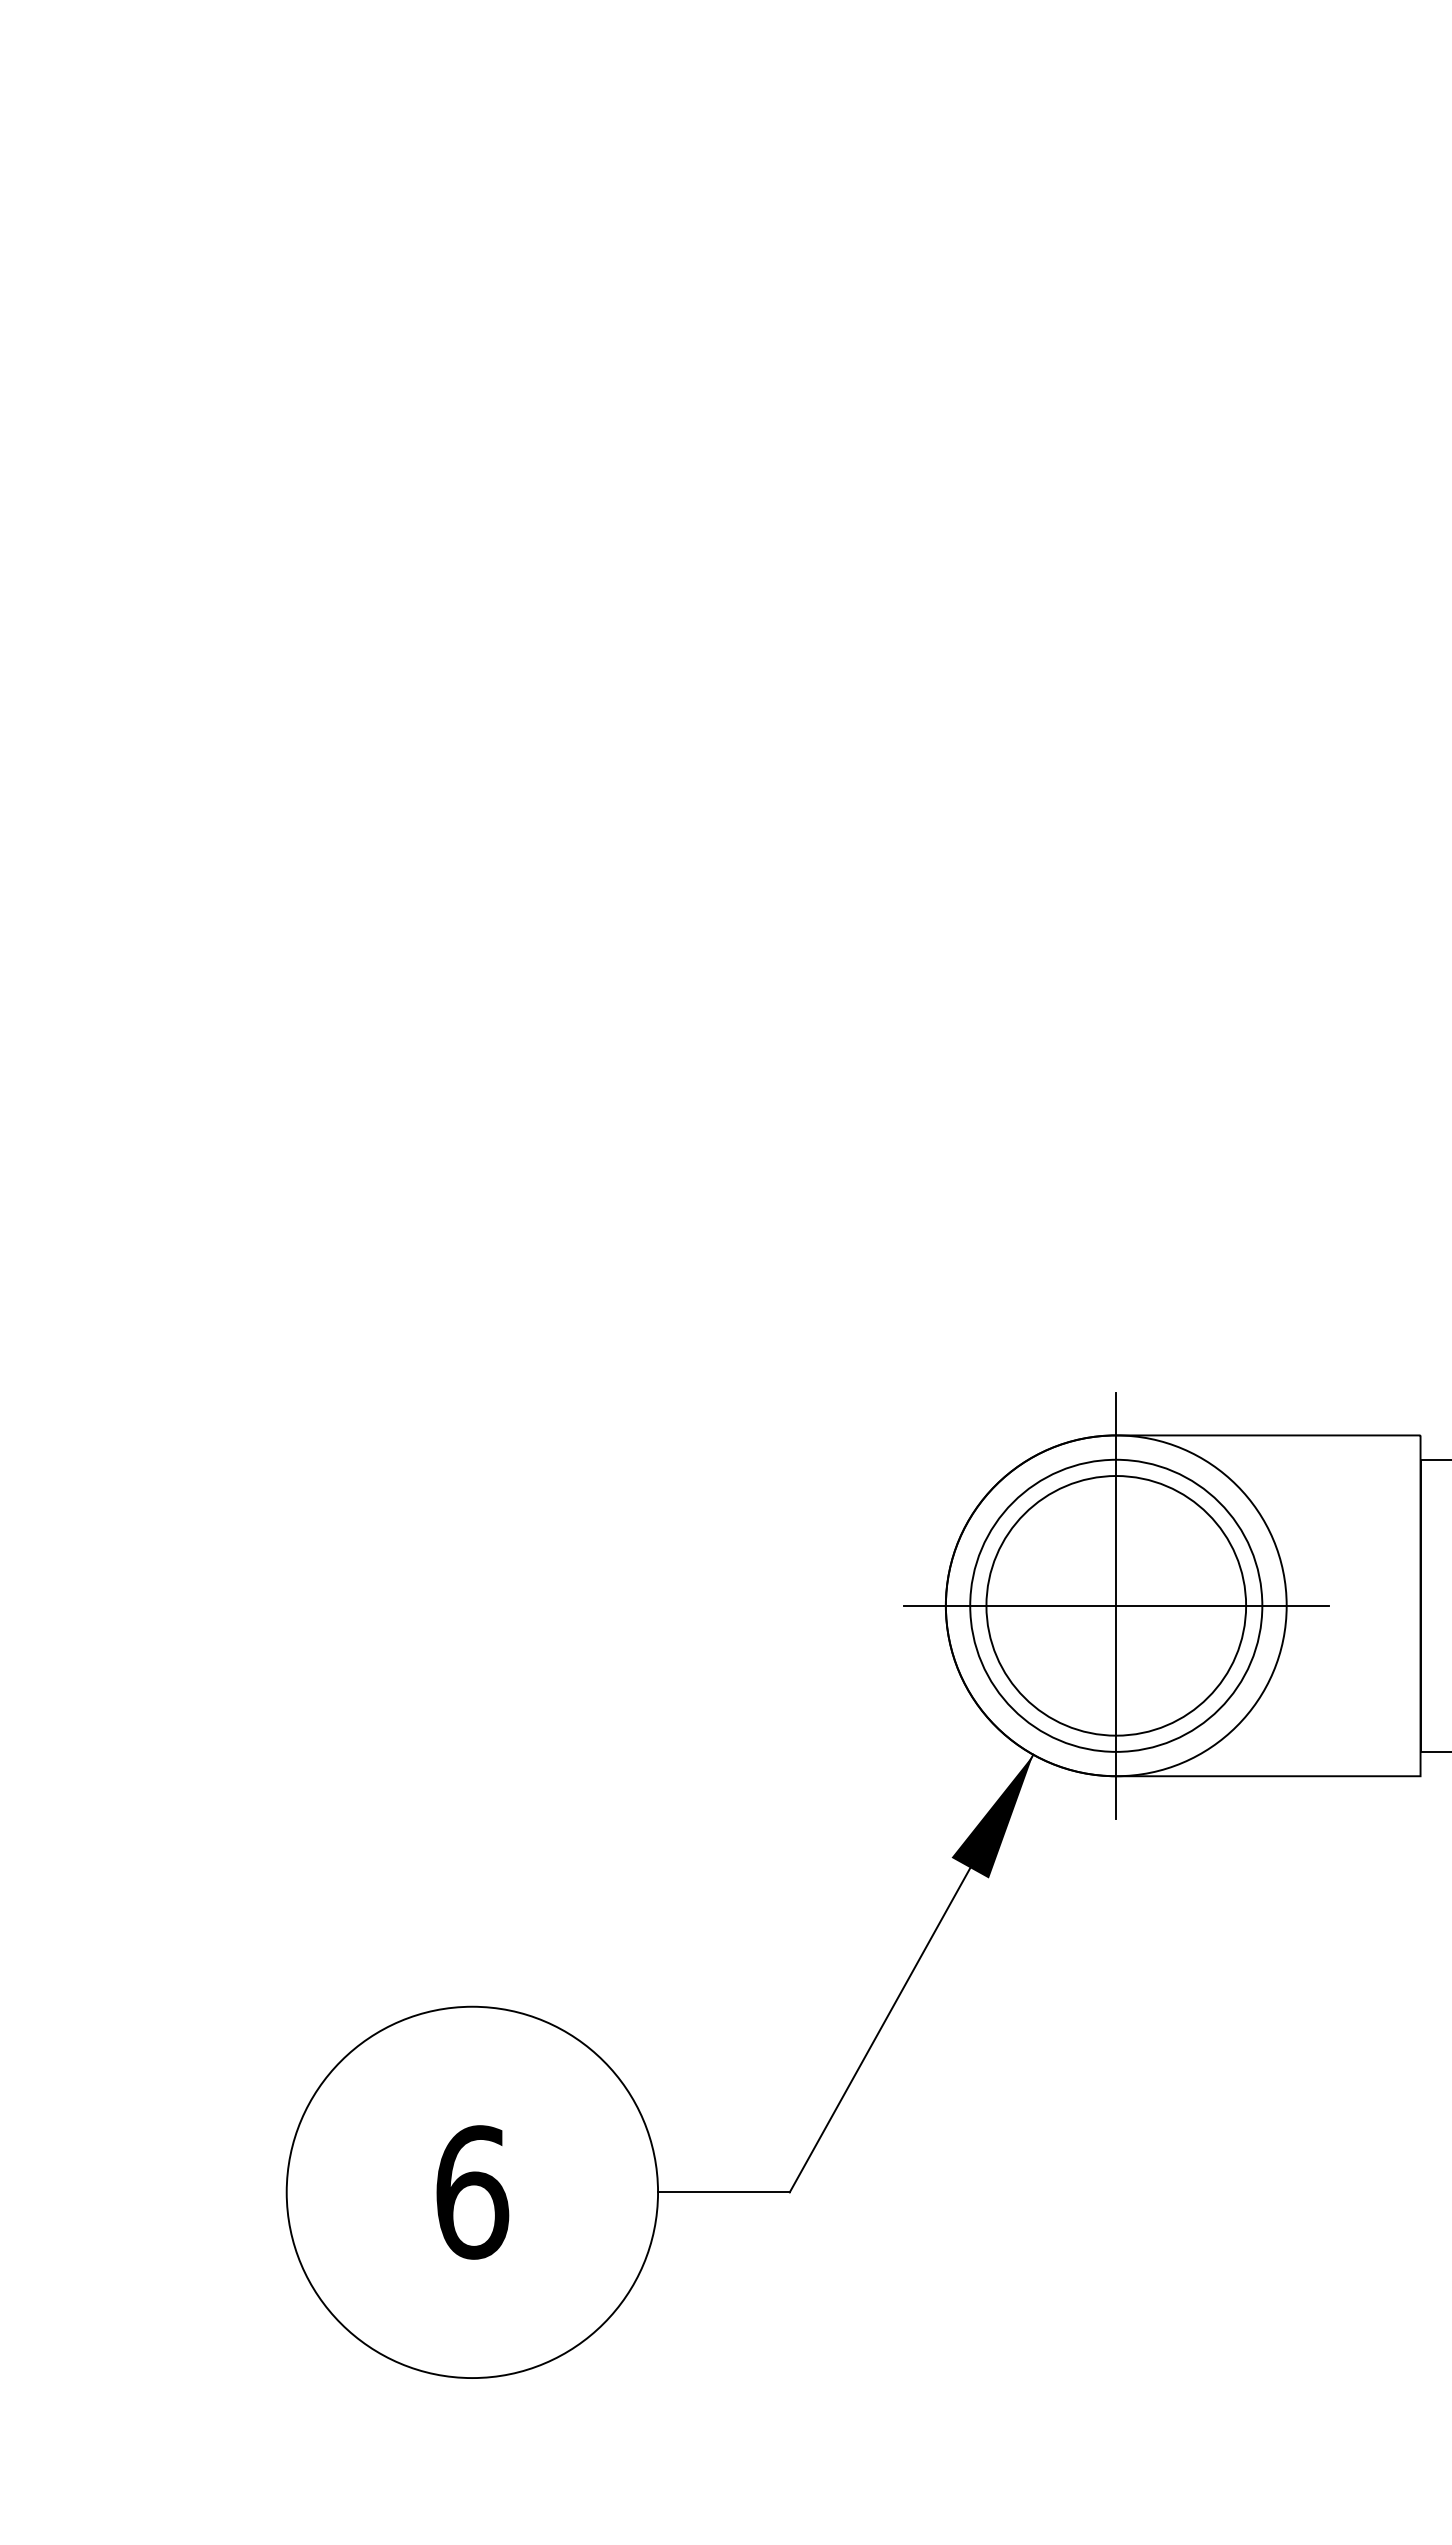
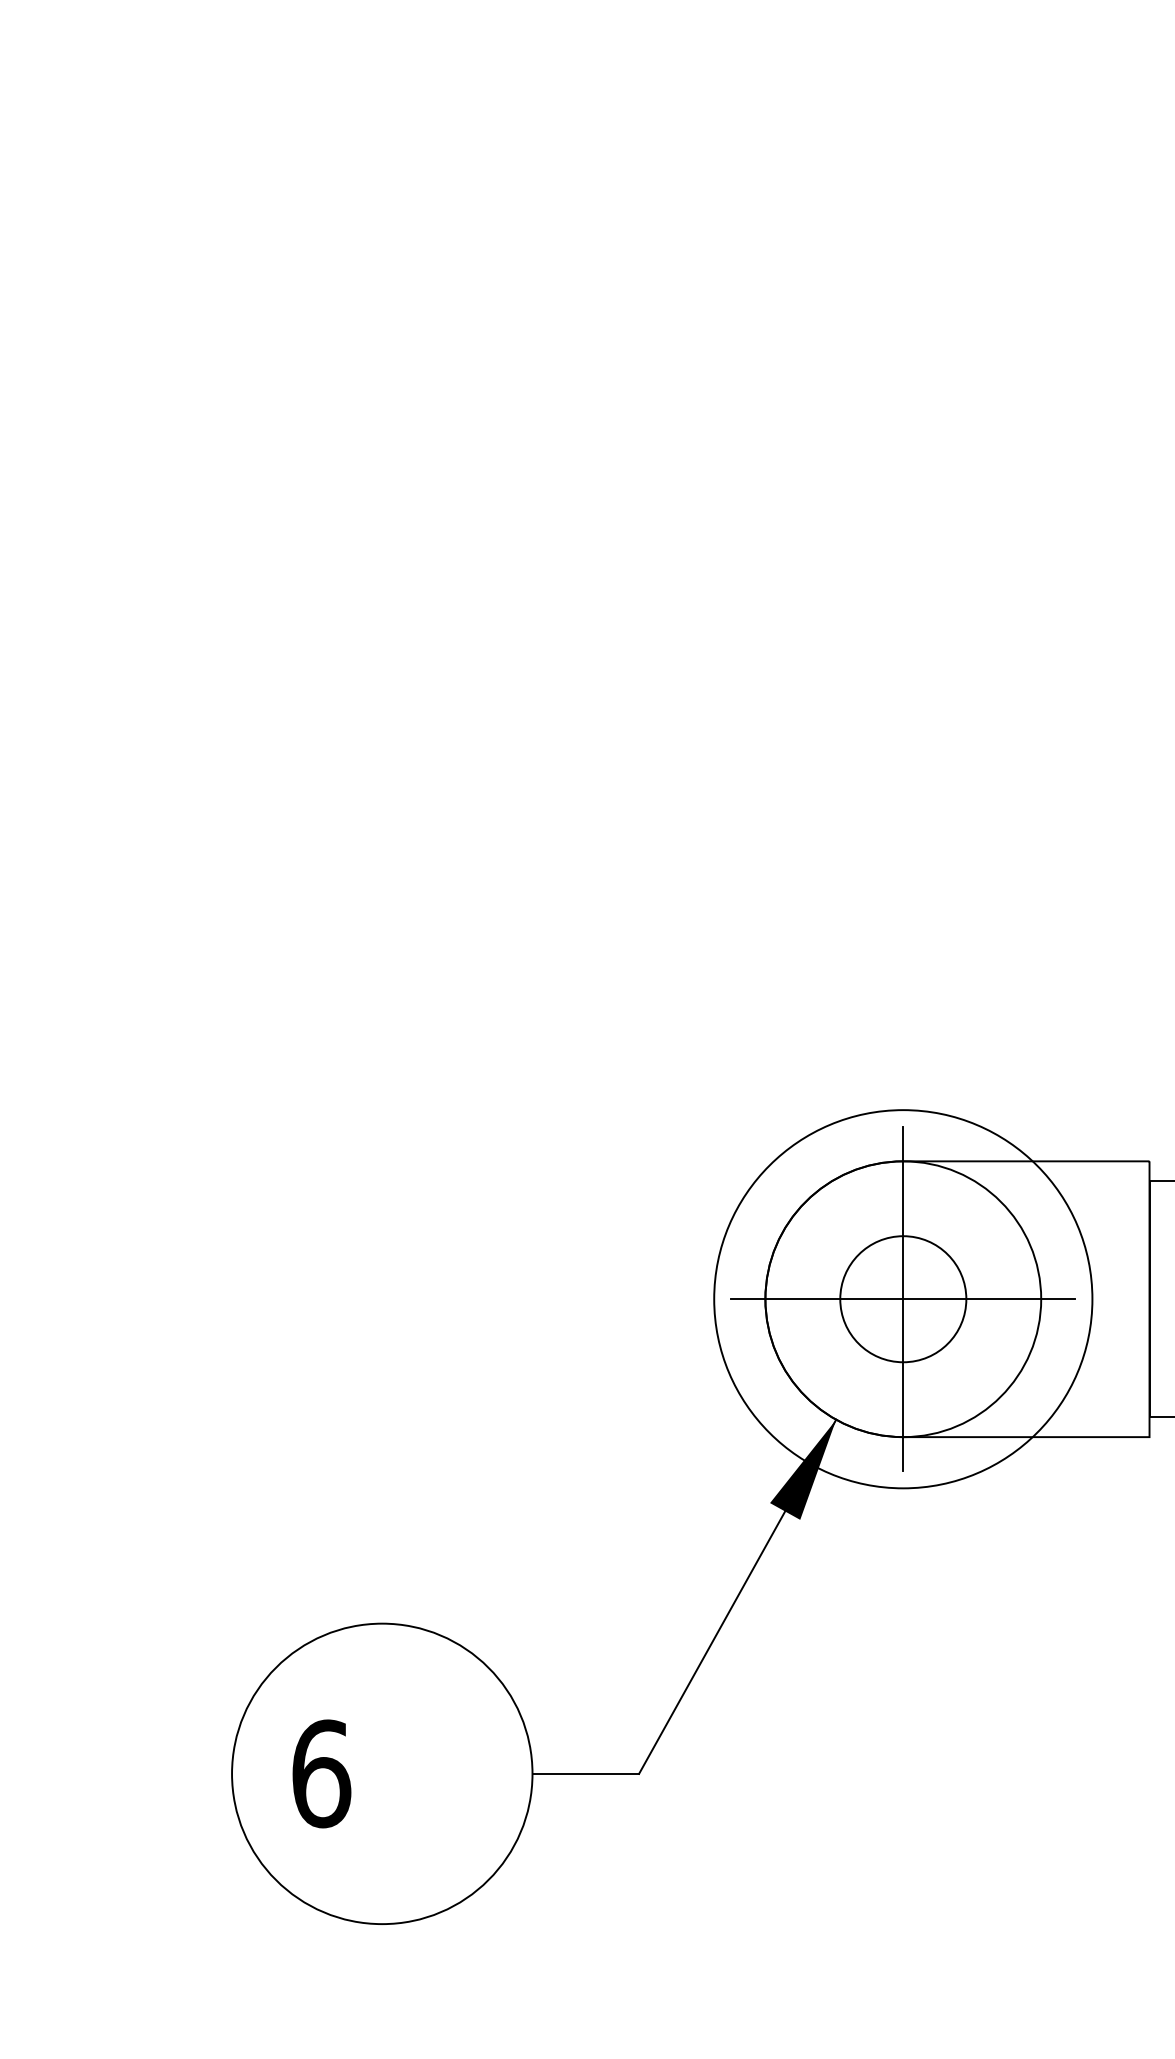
circle: (1116, 1605) -> (903, 1298), size x0.6
circle: (1116, 1605) -> (903, 1298), size x1.6
text: (472, 2192) -> (321, 1773), moved

